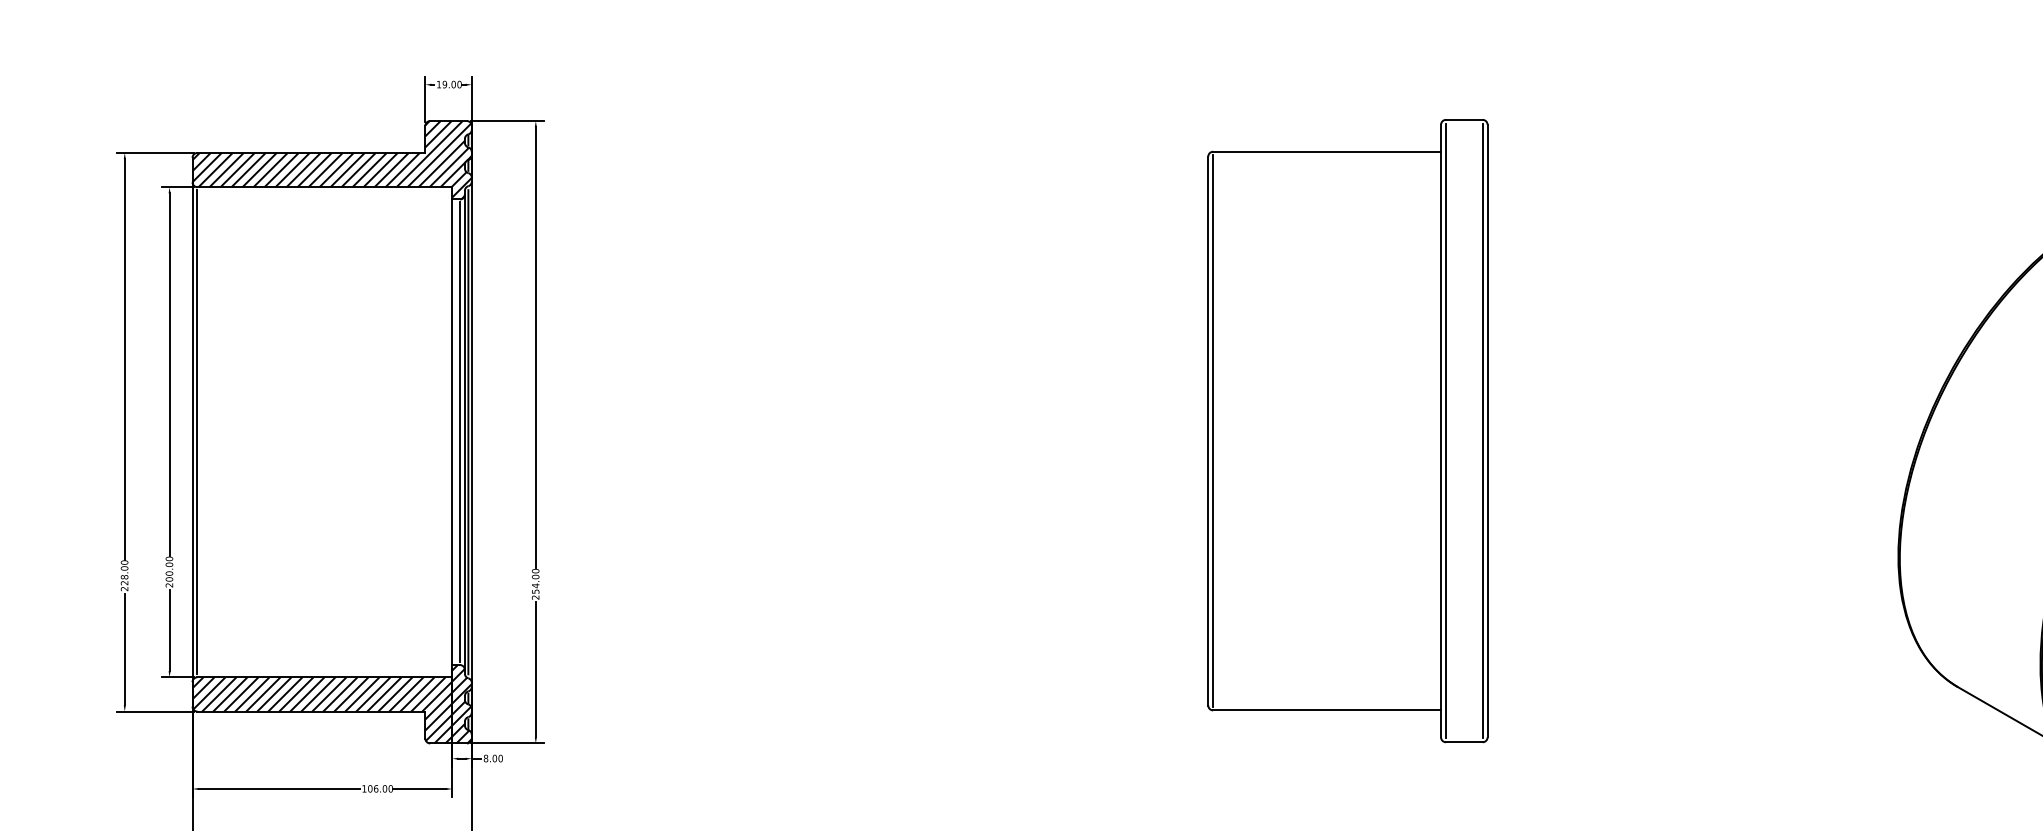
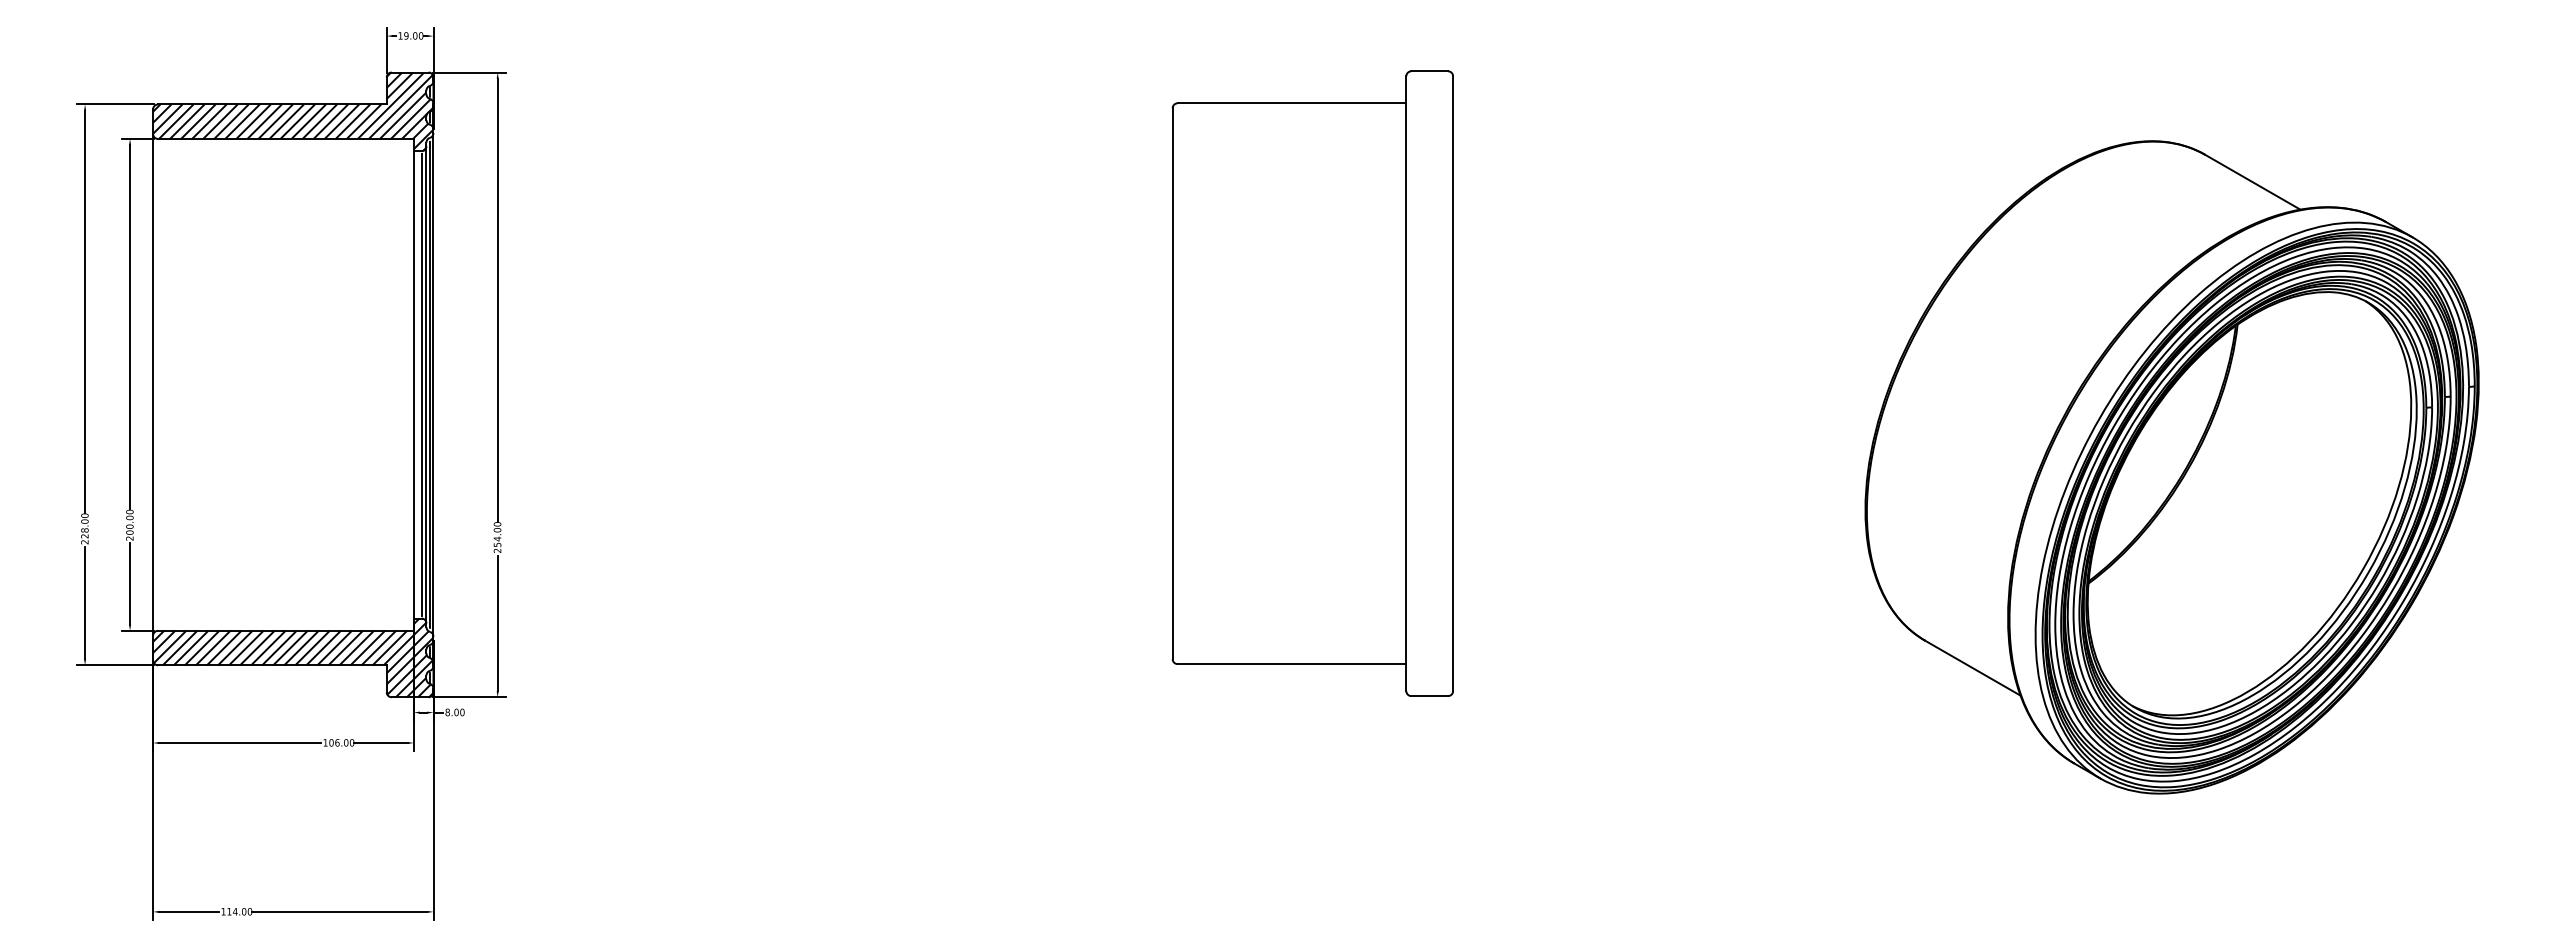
line: (1213, 430) -> (1177, 383), removed
line: (1446, 430) -> (1411, 383), removed
line: (1483, 430) -> (1448, 383), removed
line: (197, 431) -> (158, 384), removed

